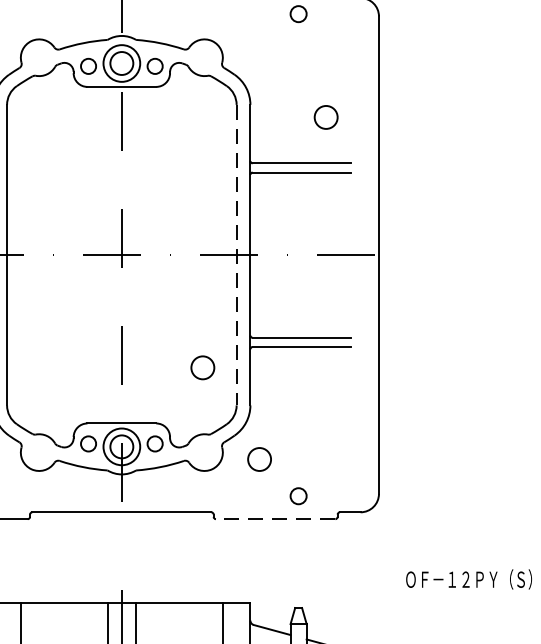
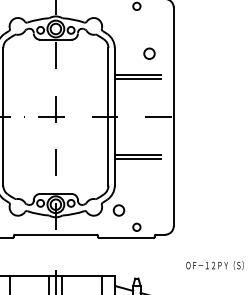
line: (236, 254) -> (108, 116), dashed -> solid
circle: (201, 367) -> (92, 168), removed
line: (273, 518) -> (125, 237), dashed -> solid

